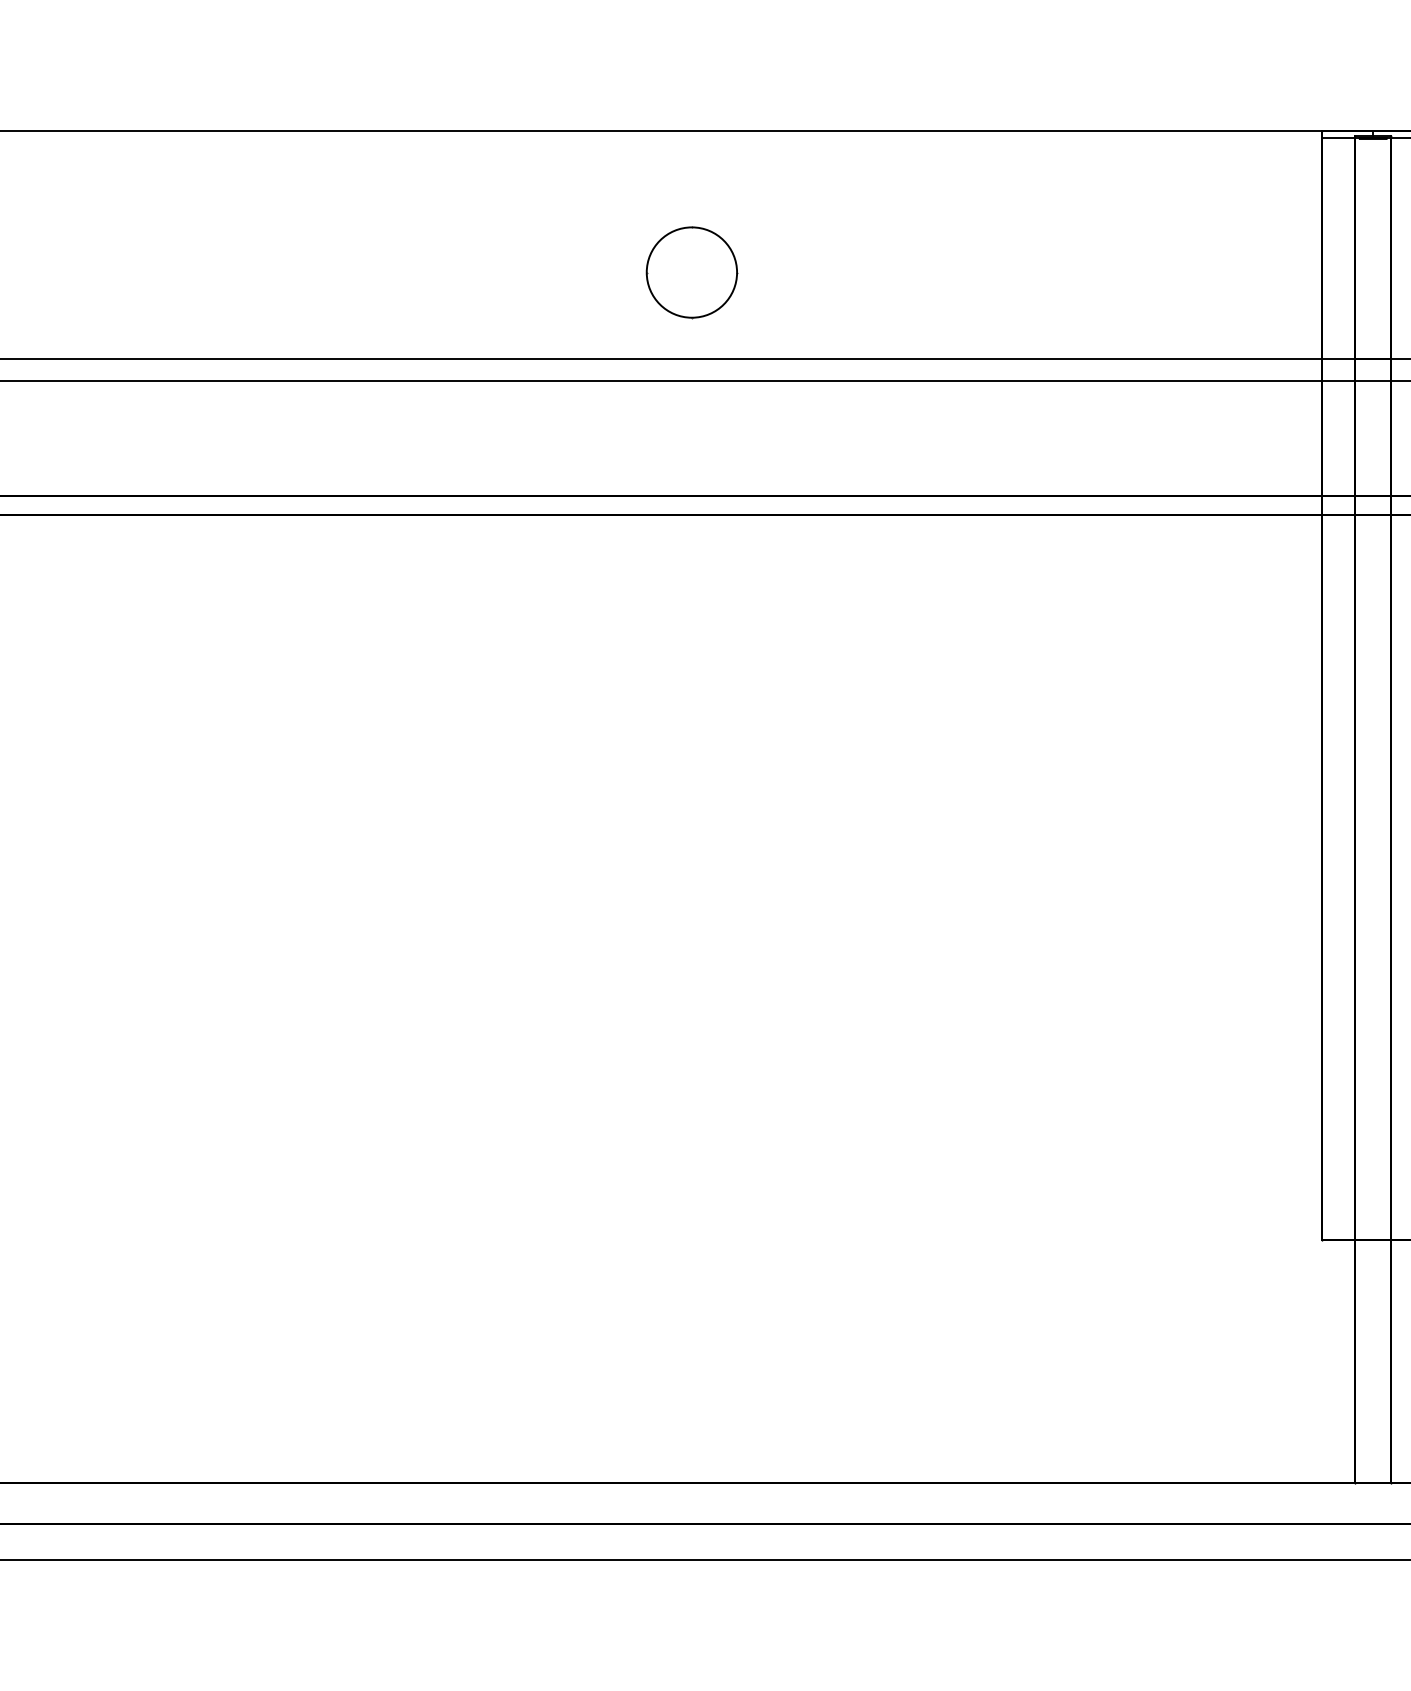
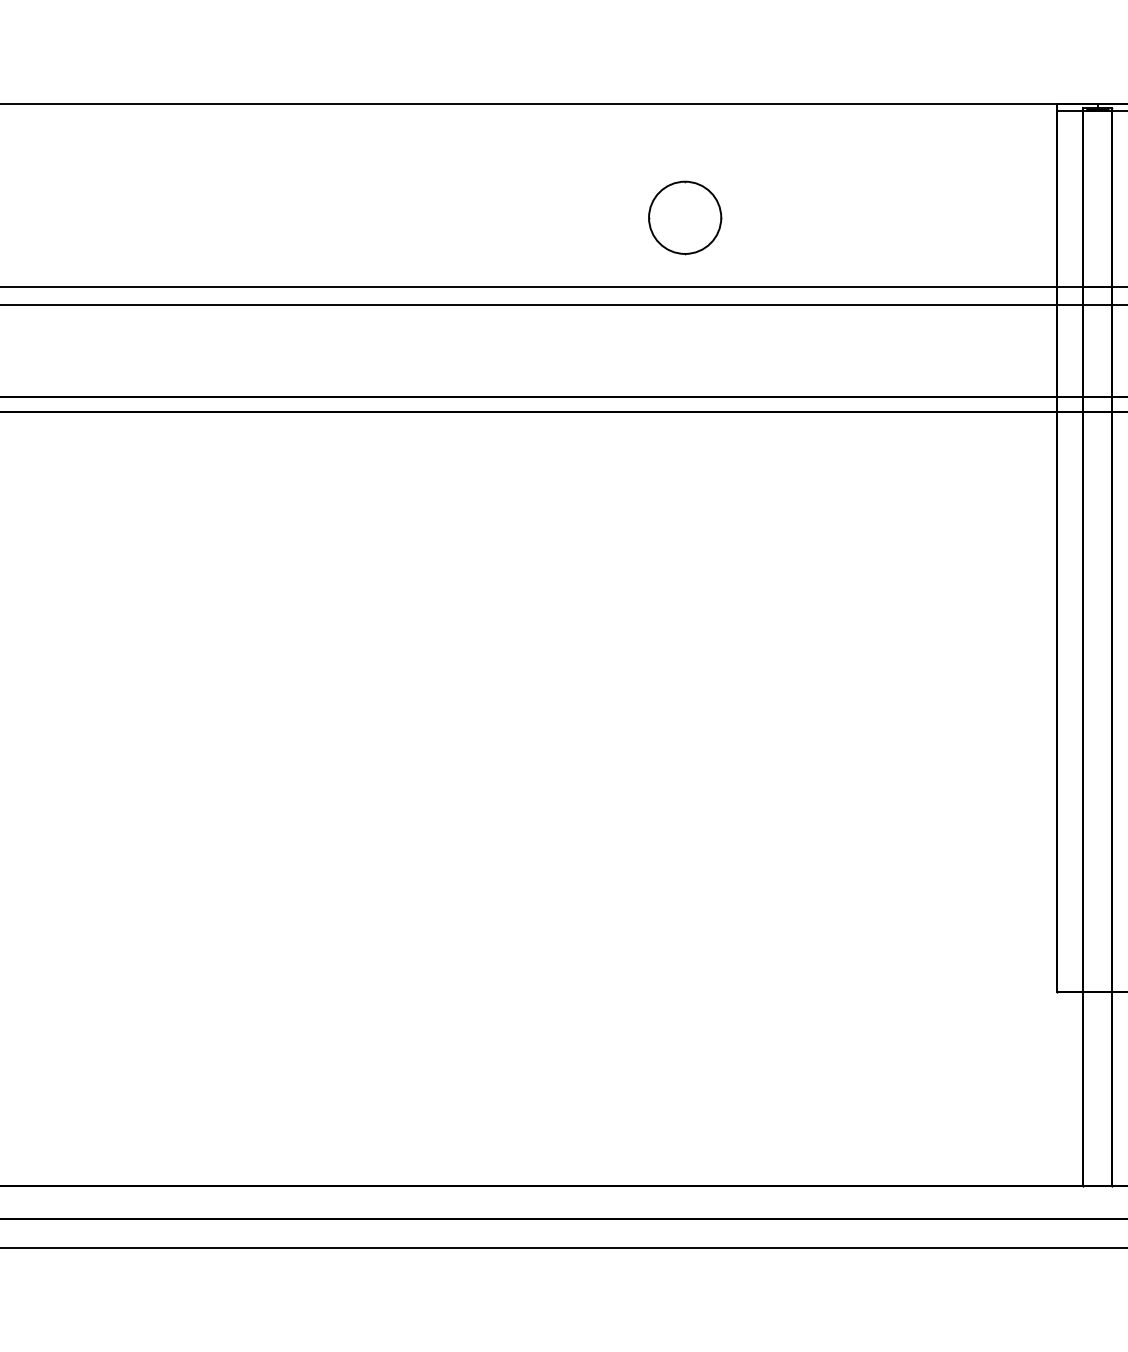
part: (692, 272) -> (685, 217), moved

